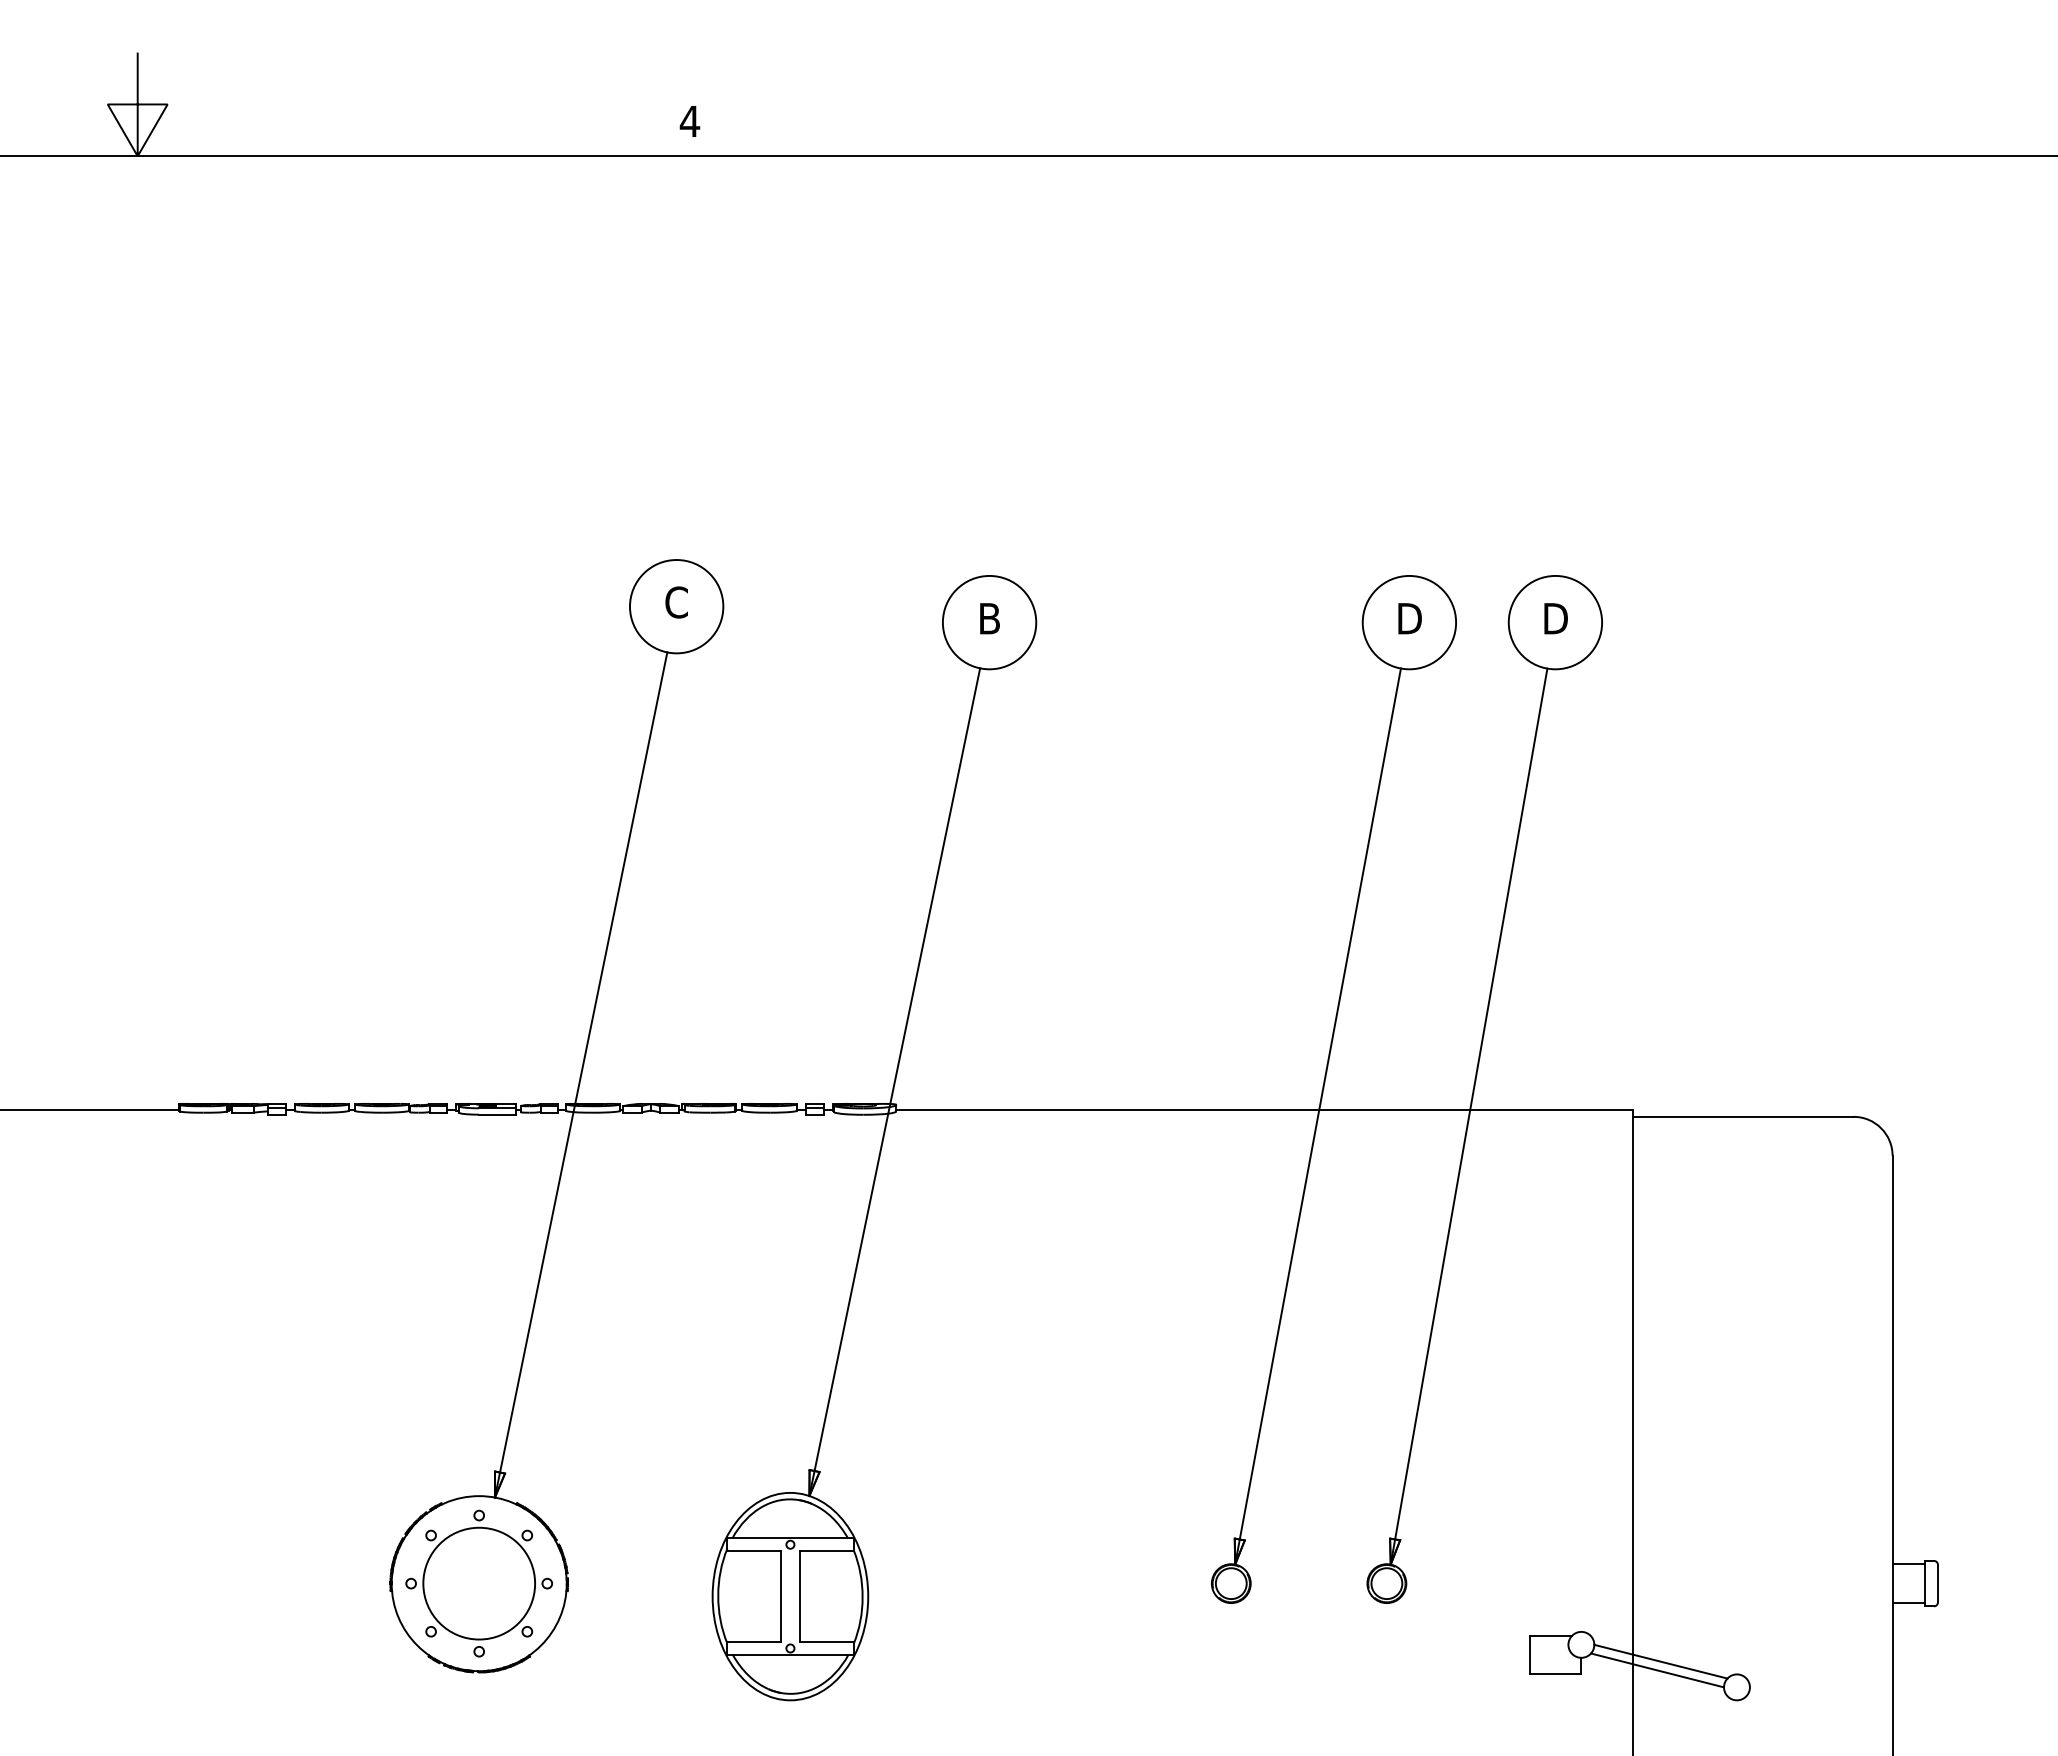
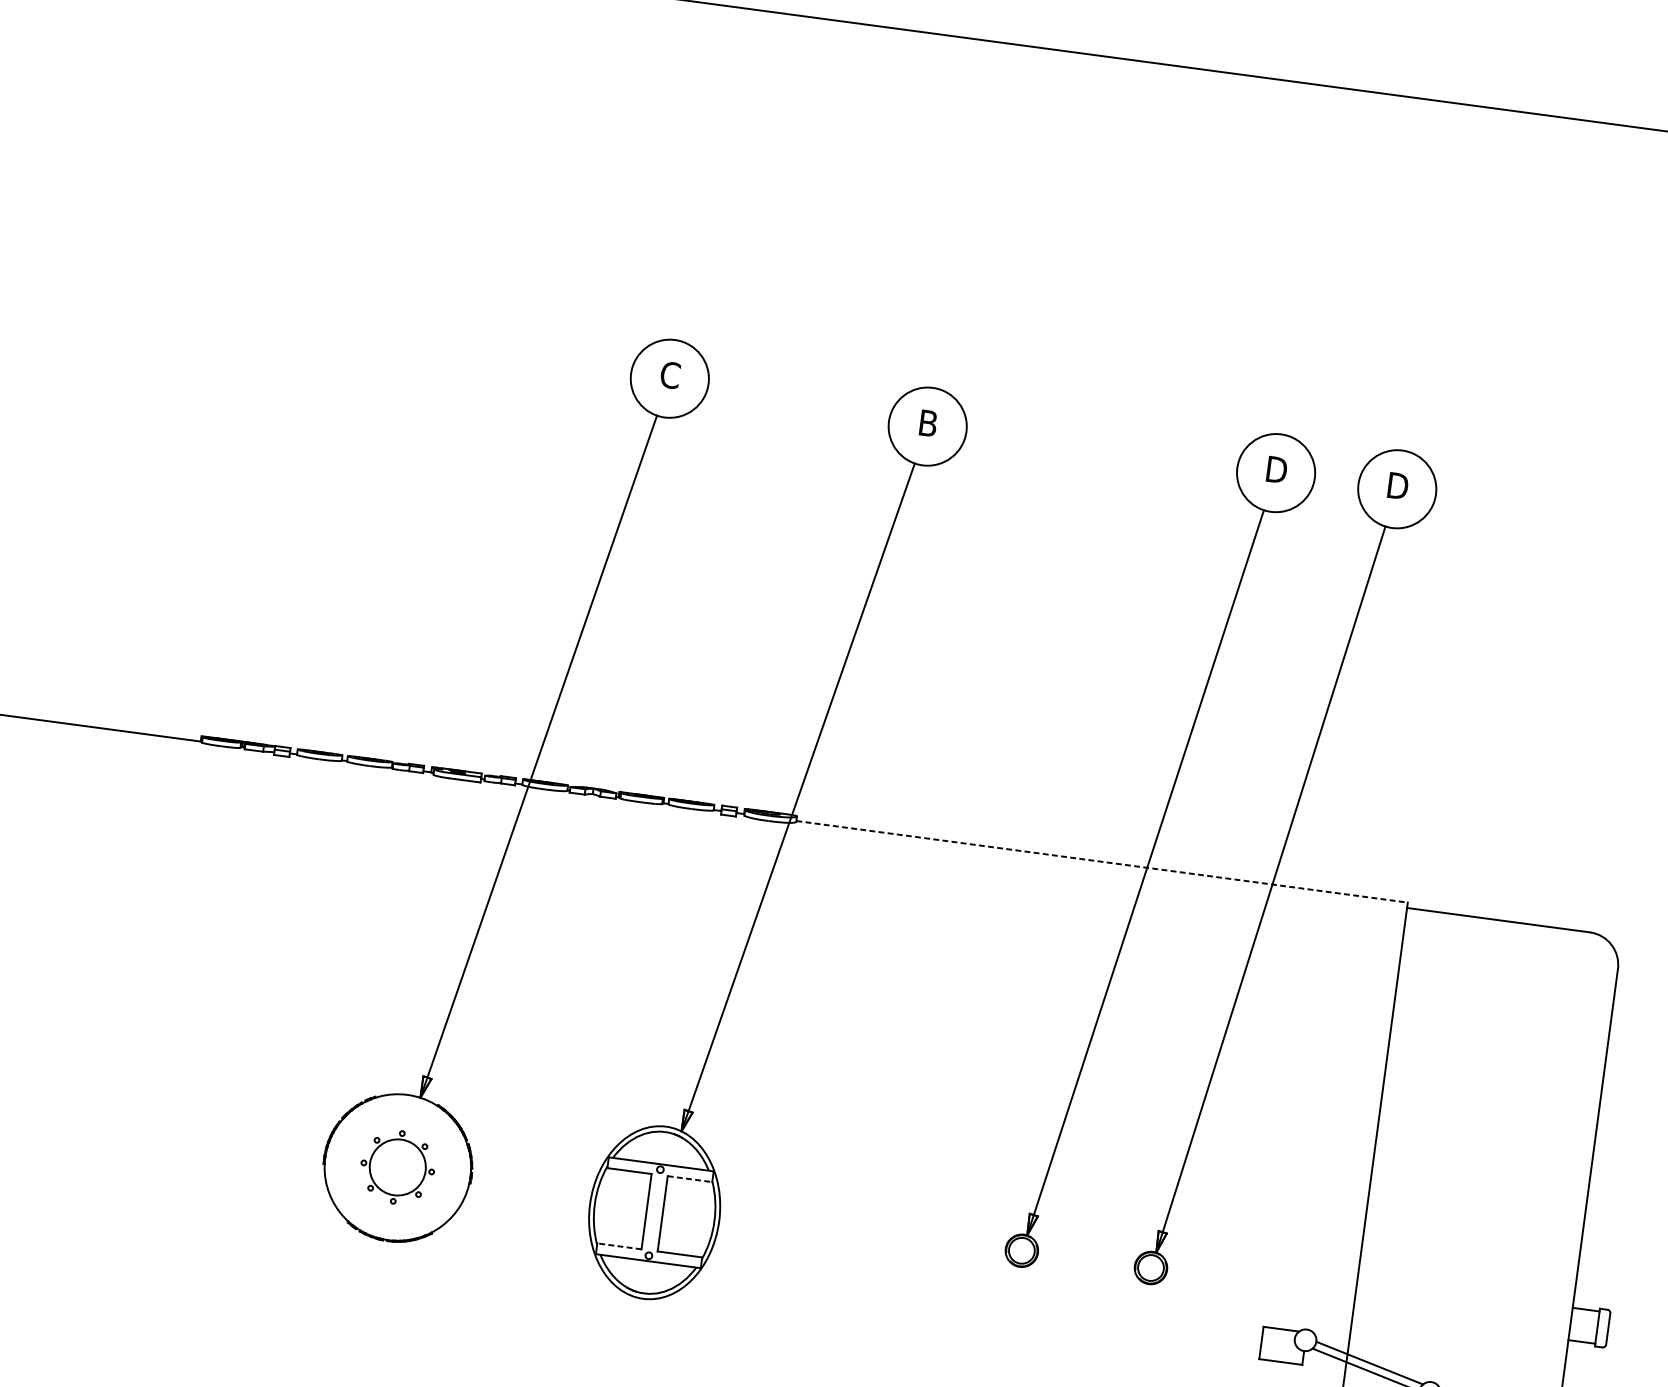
line: (1265, 1110) -> (1102, 861), solid -> dashed
line: (827, 1551) -> (690, 1179), solid -> dashed
part: (478, 1583) -> (397, 1167), size x0.6
line: (754, 1642) -> (619, 1246), solid -> dashed

